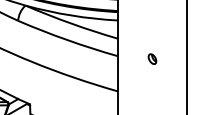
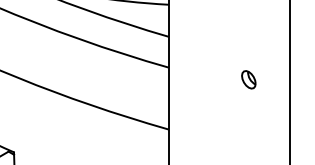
part: (152, 58) -> (248, 78), moved

